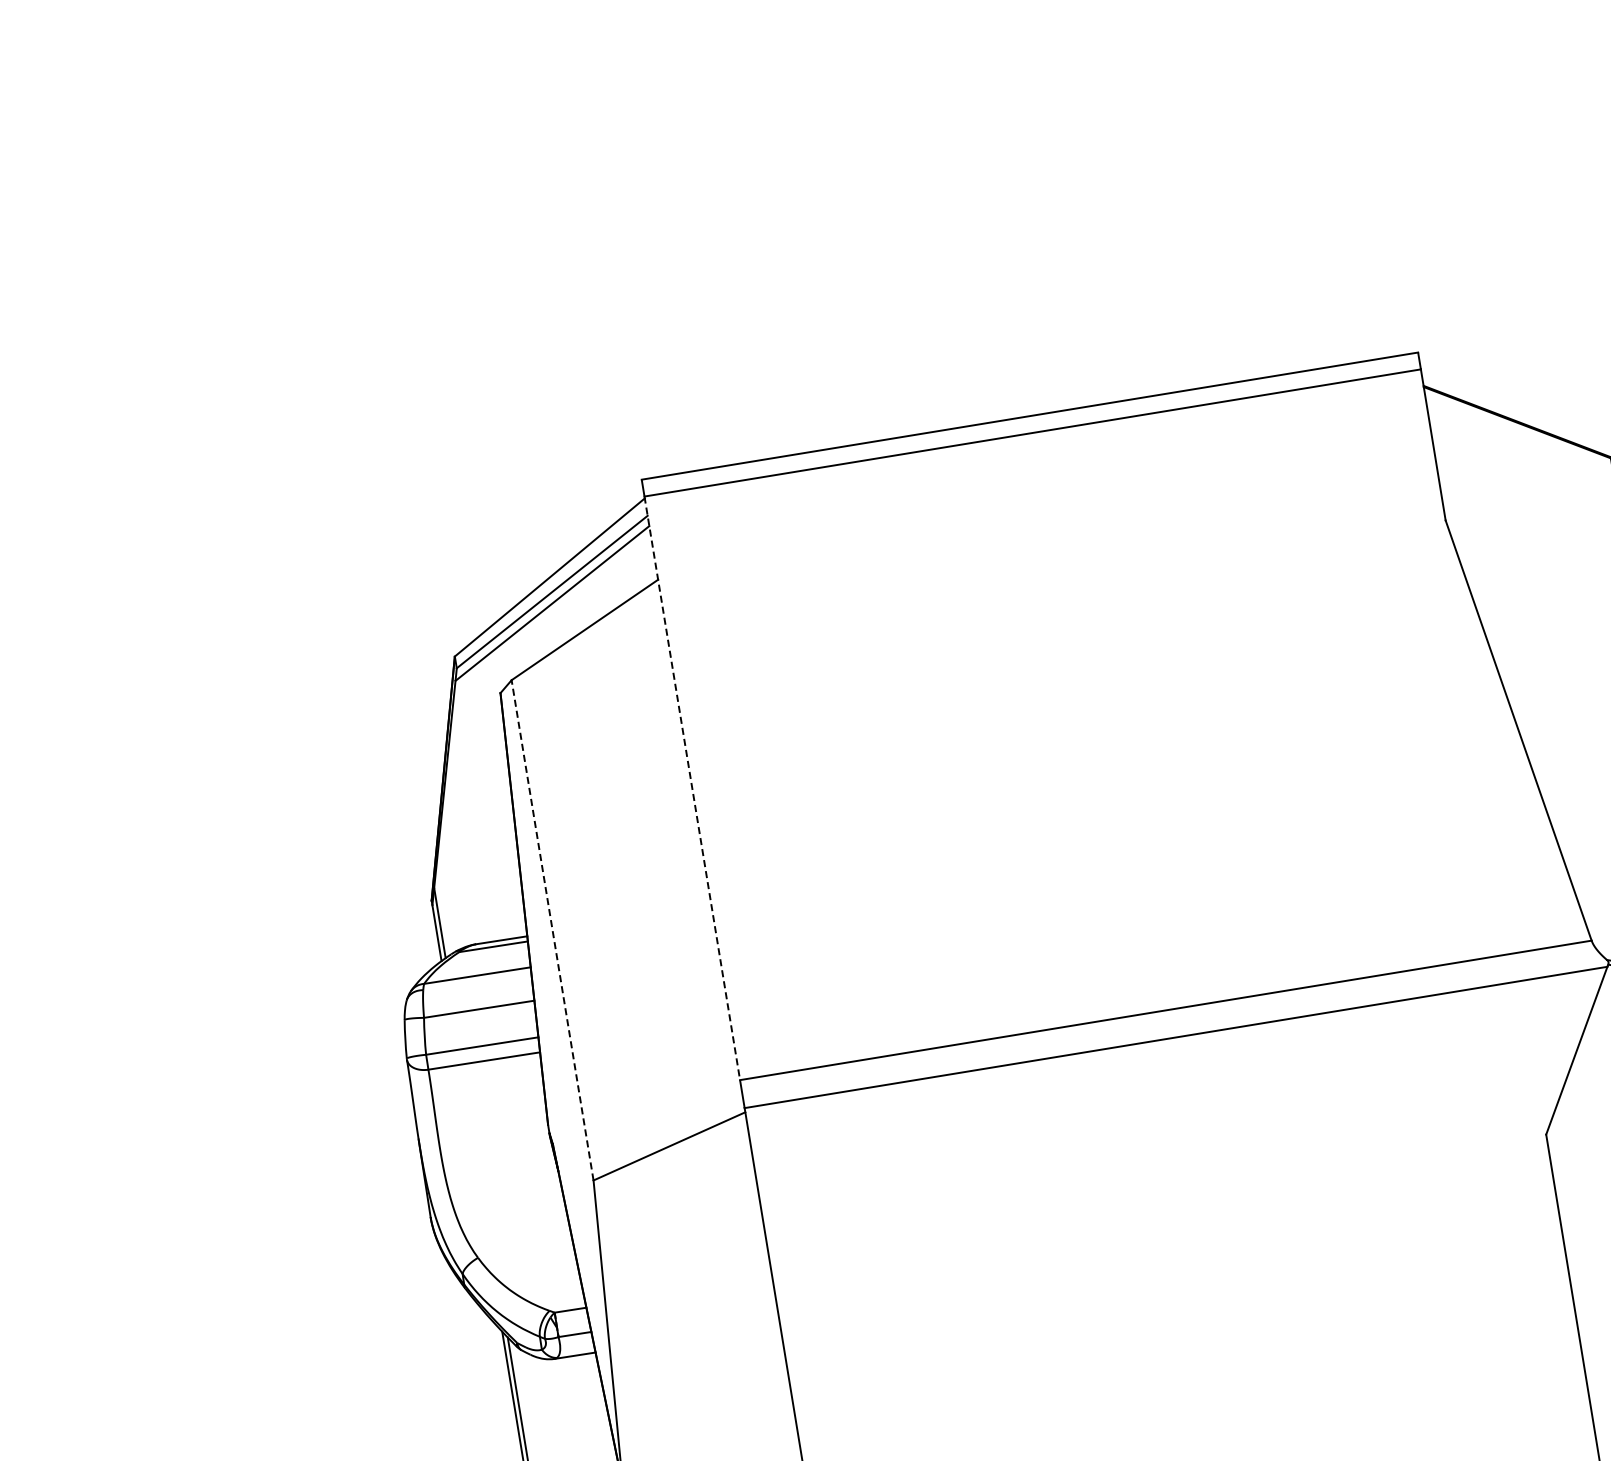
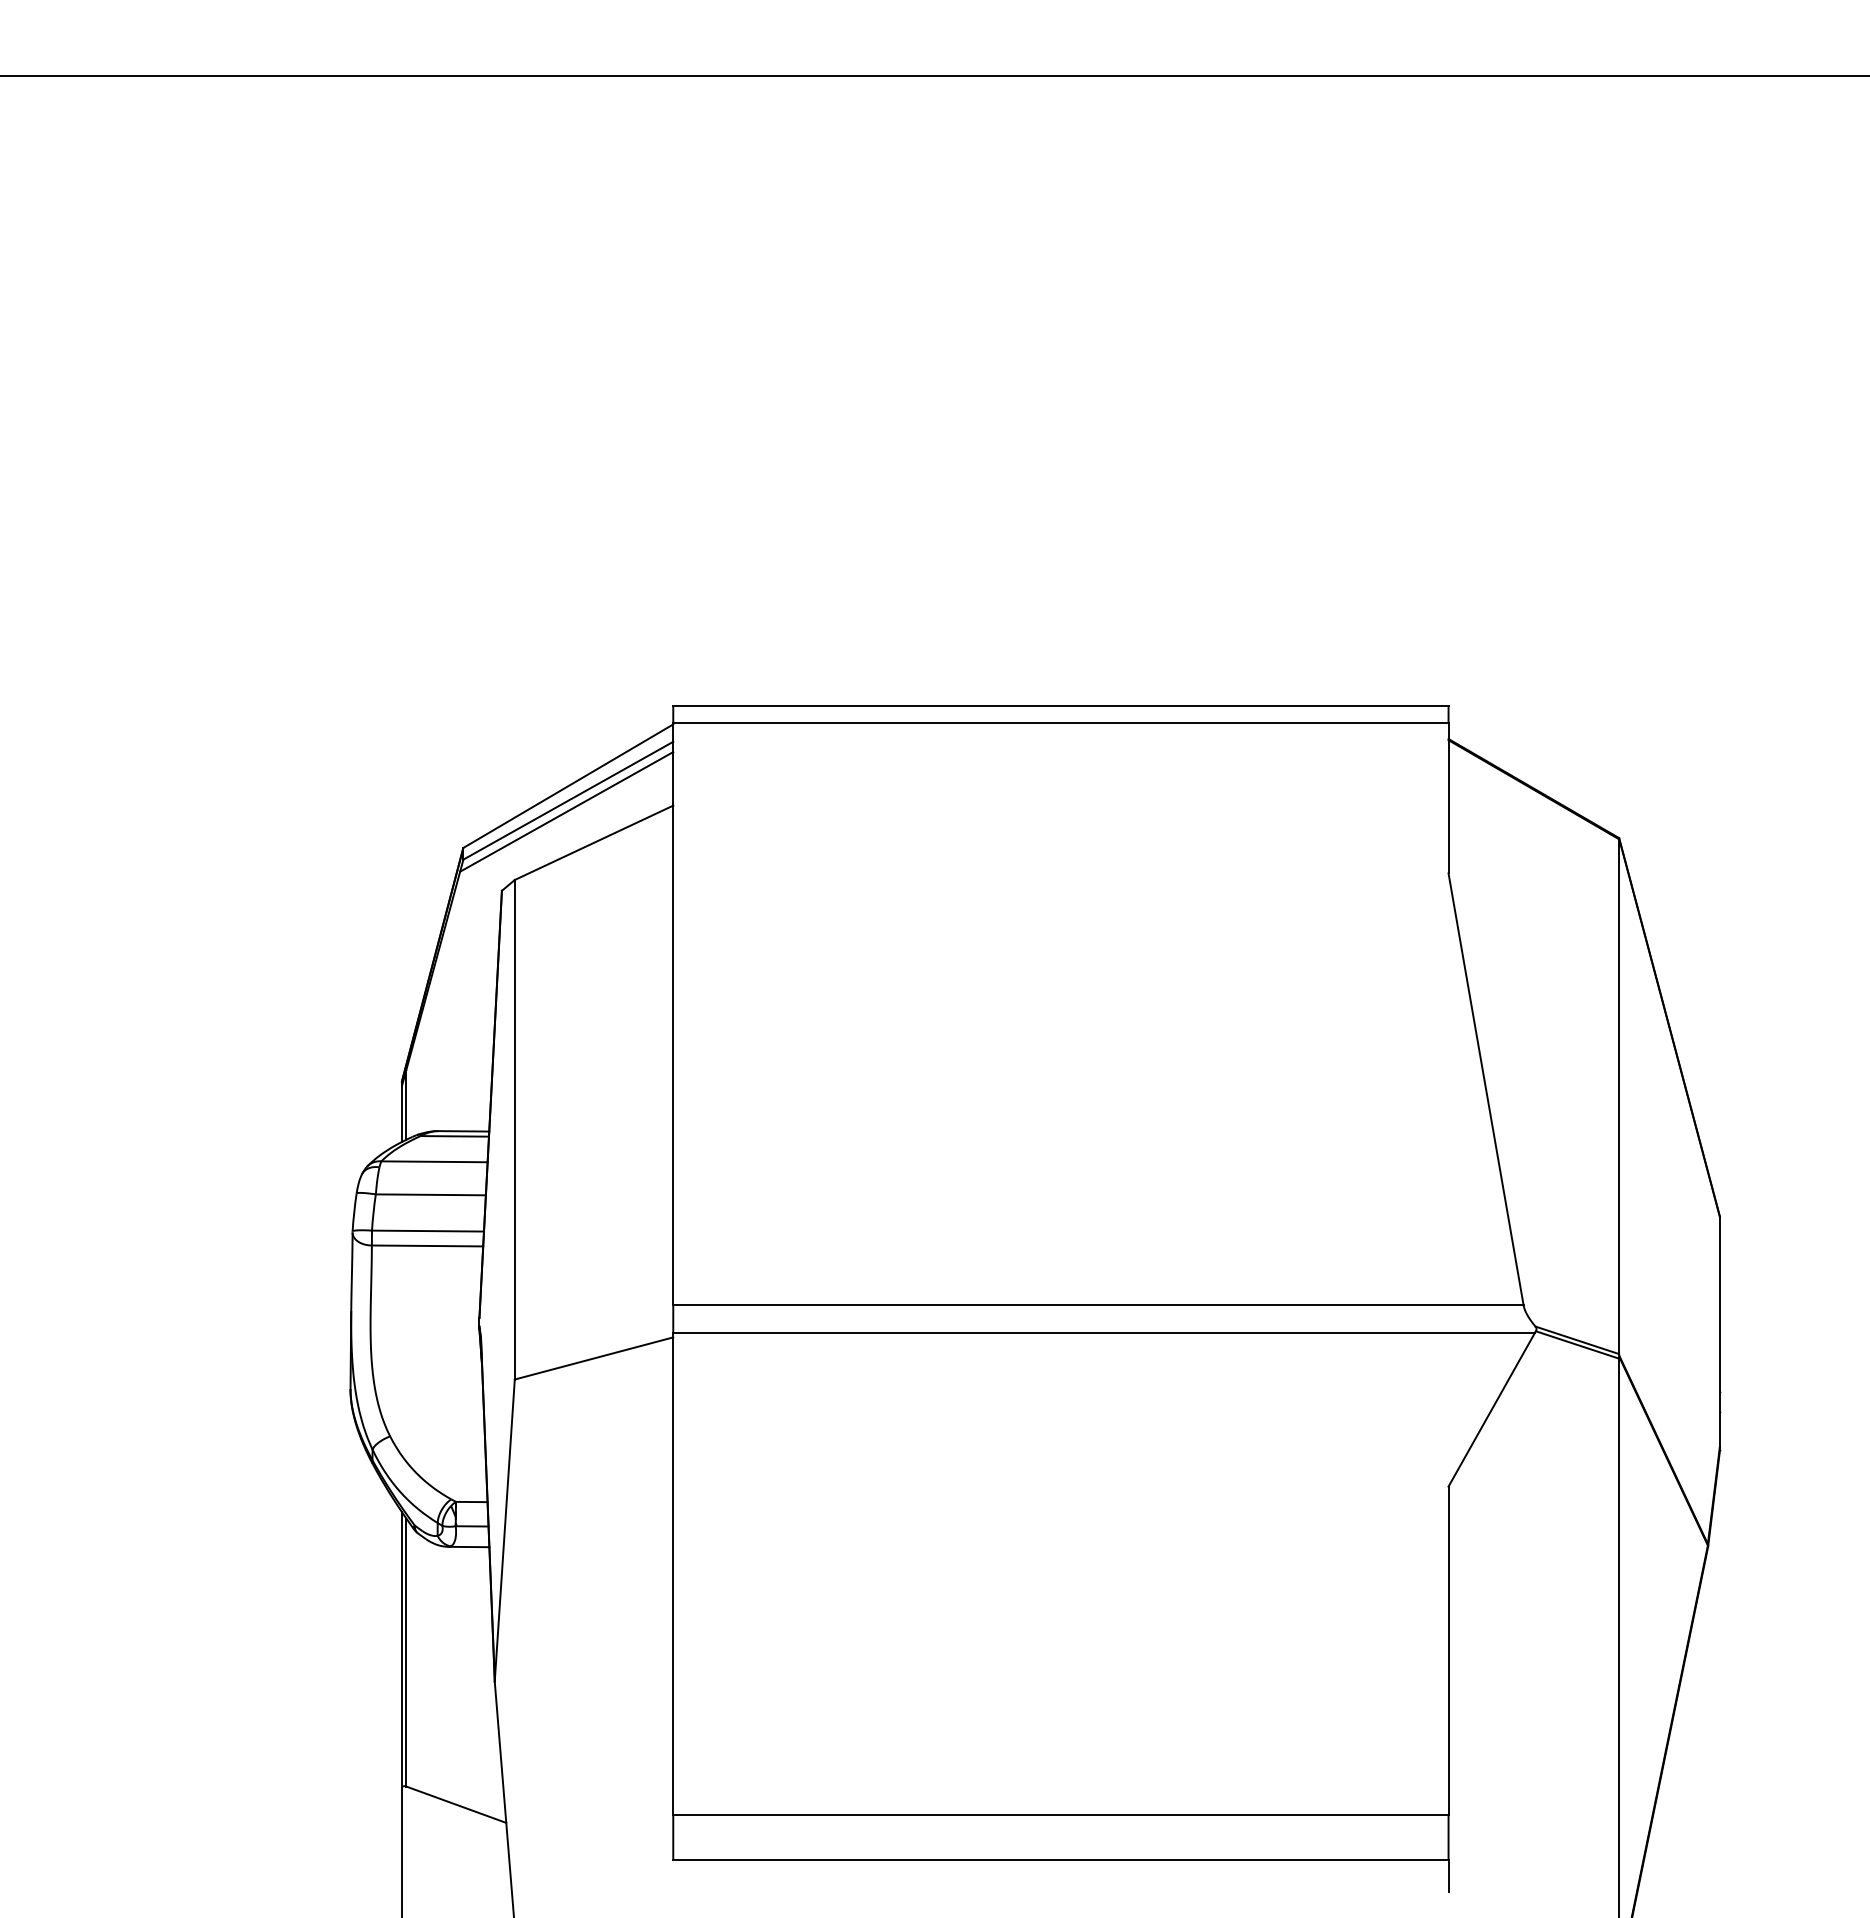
line: (692, 788) -> (673, 1014), dashed -> solid
line: (552, 930) -> (514, 1129), dashed -> solid

